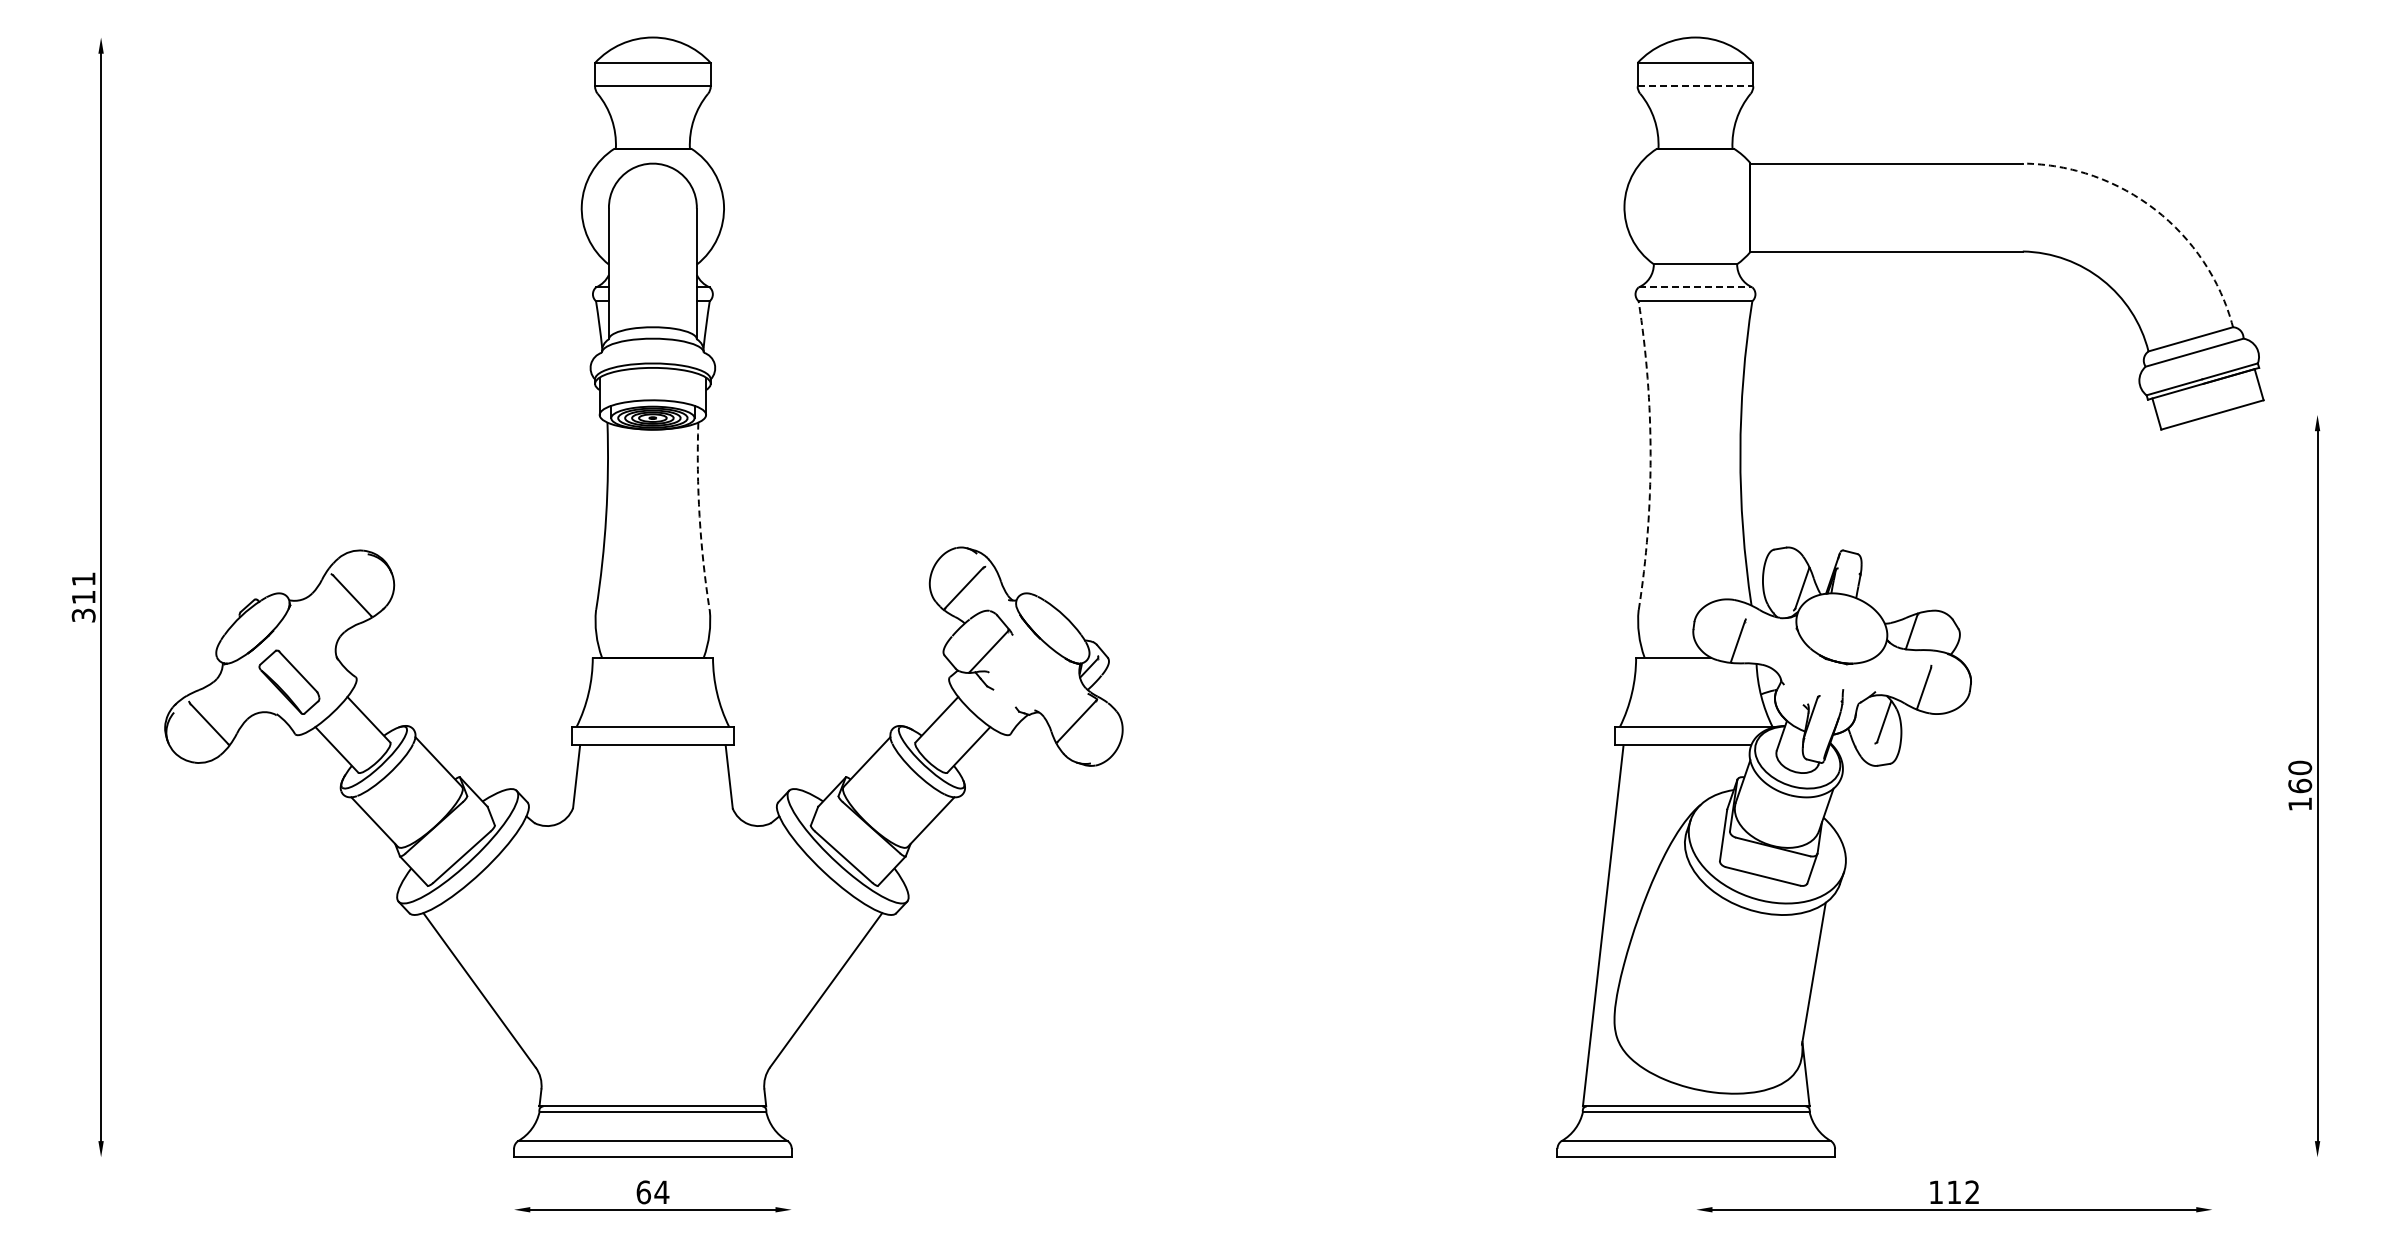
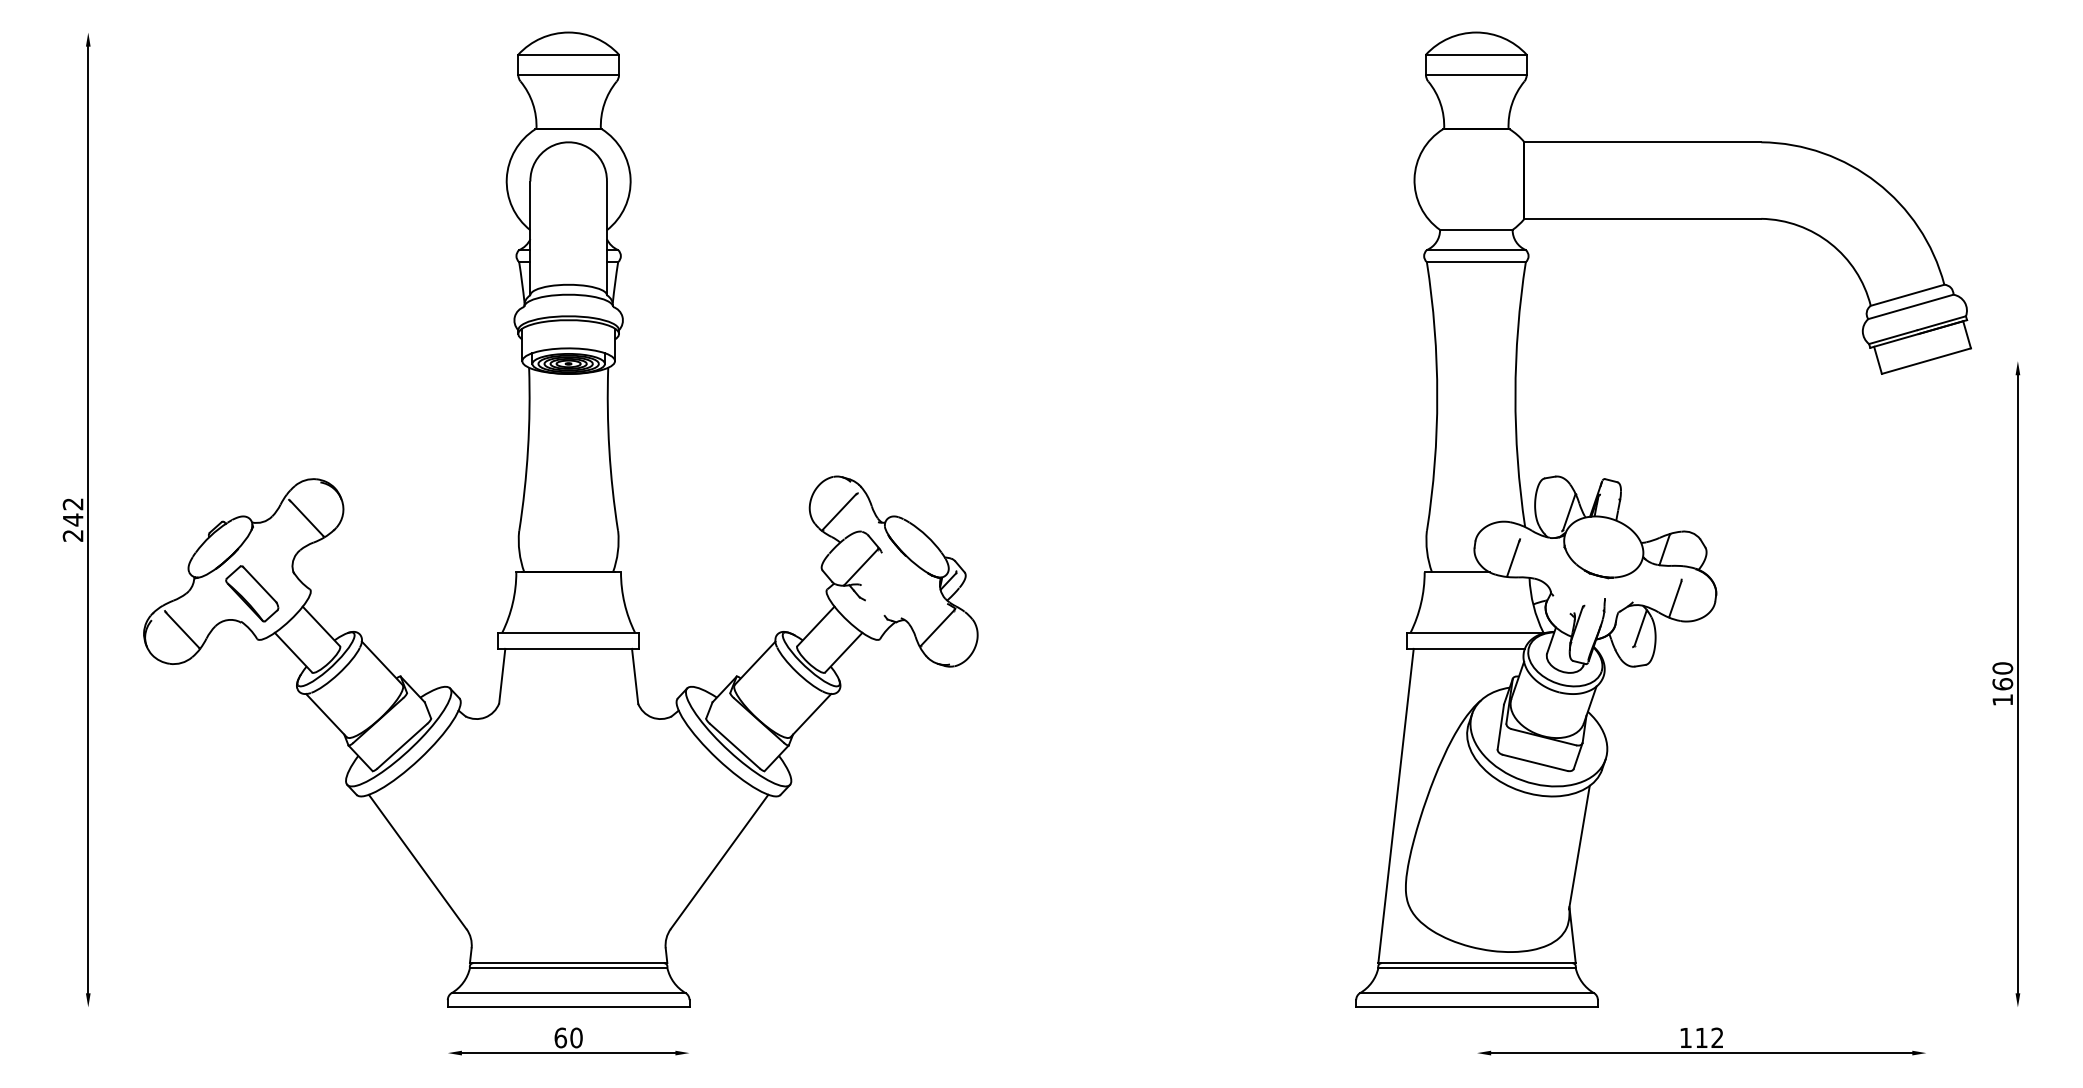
line: (1695, 86) -> (1476, 75), dashed -> solid
arc: (2155, 209) -> (1876, 182), dashed -> solid
line: (1695, 287) -> (1476, 250), dashed -> solid
arc: (1650, 455) -> (1437, 396), dashed -> solid
arc: (699, 516) -> (609, 449), dashed -> solid
text: (83, 597) -> (72, 520), 311 -> 242
text: (661, 1192) -> (576, 1038), 64 -> 60

